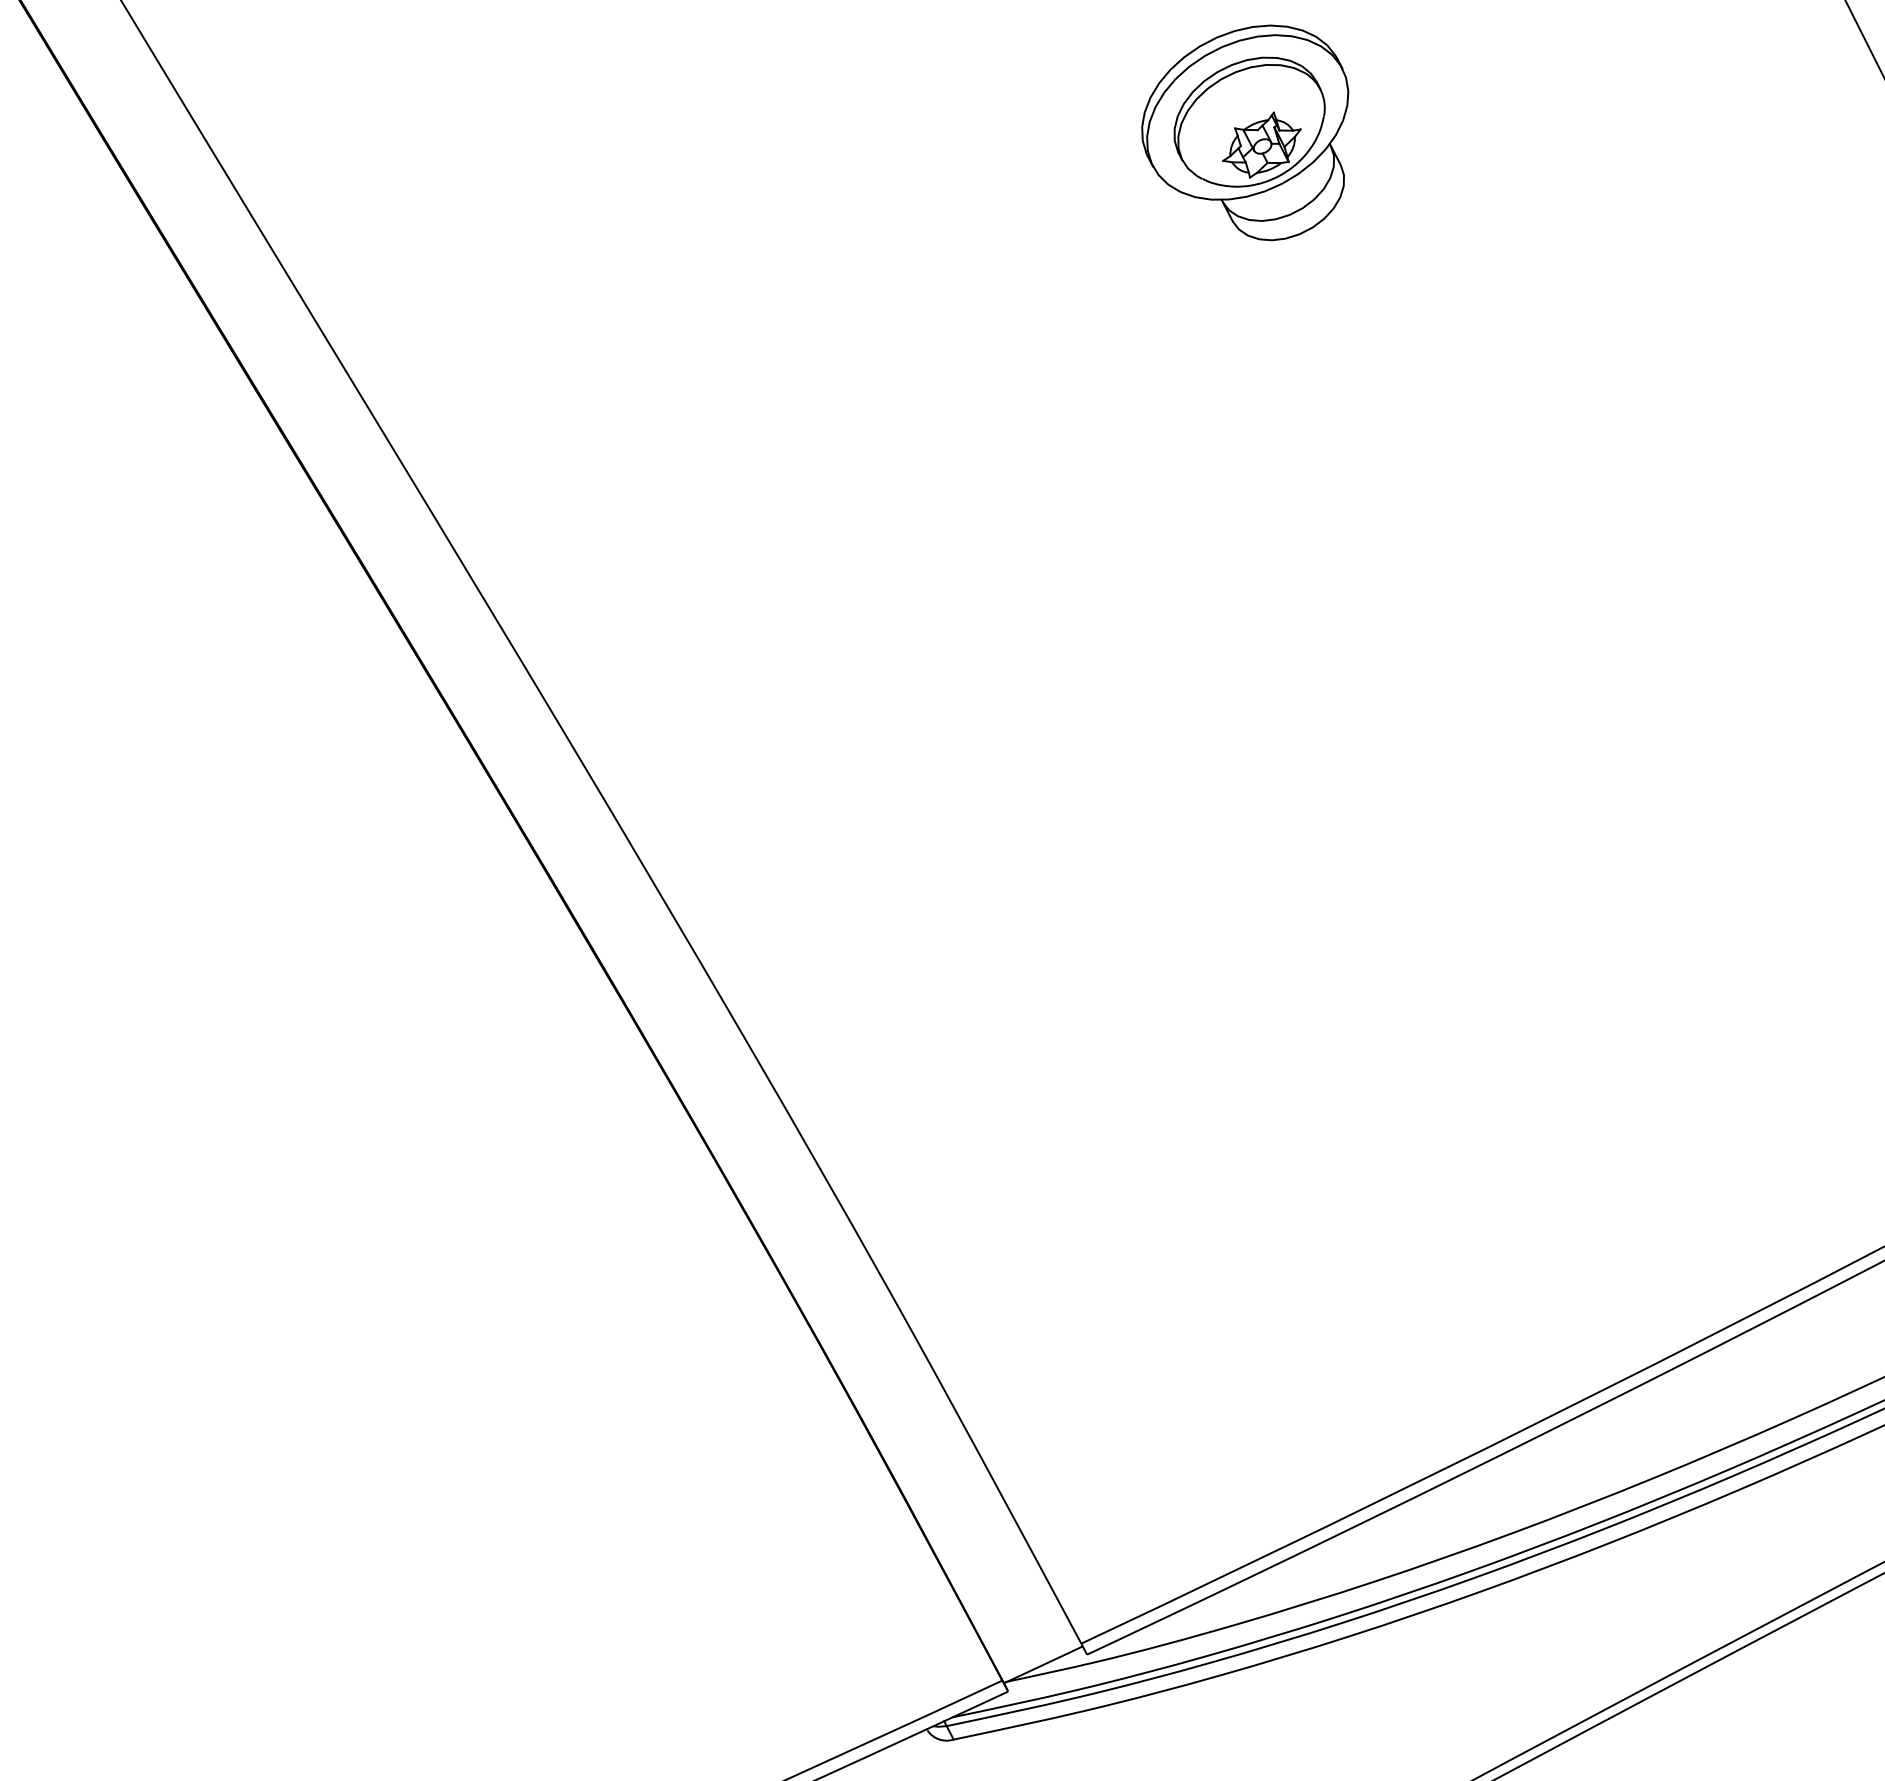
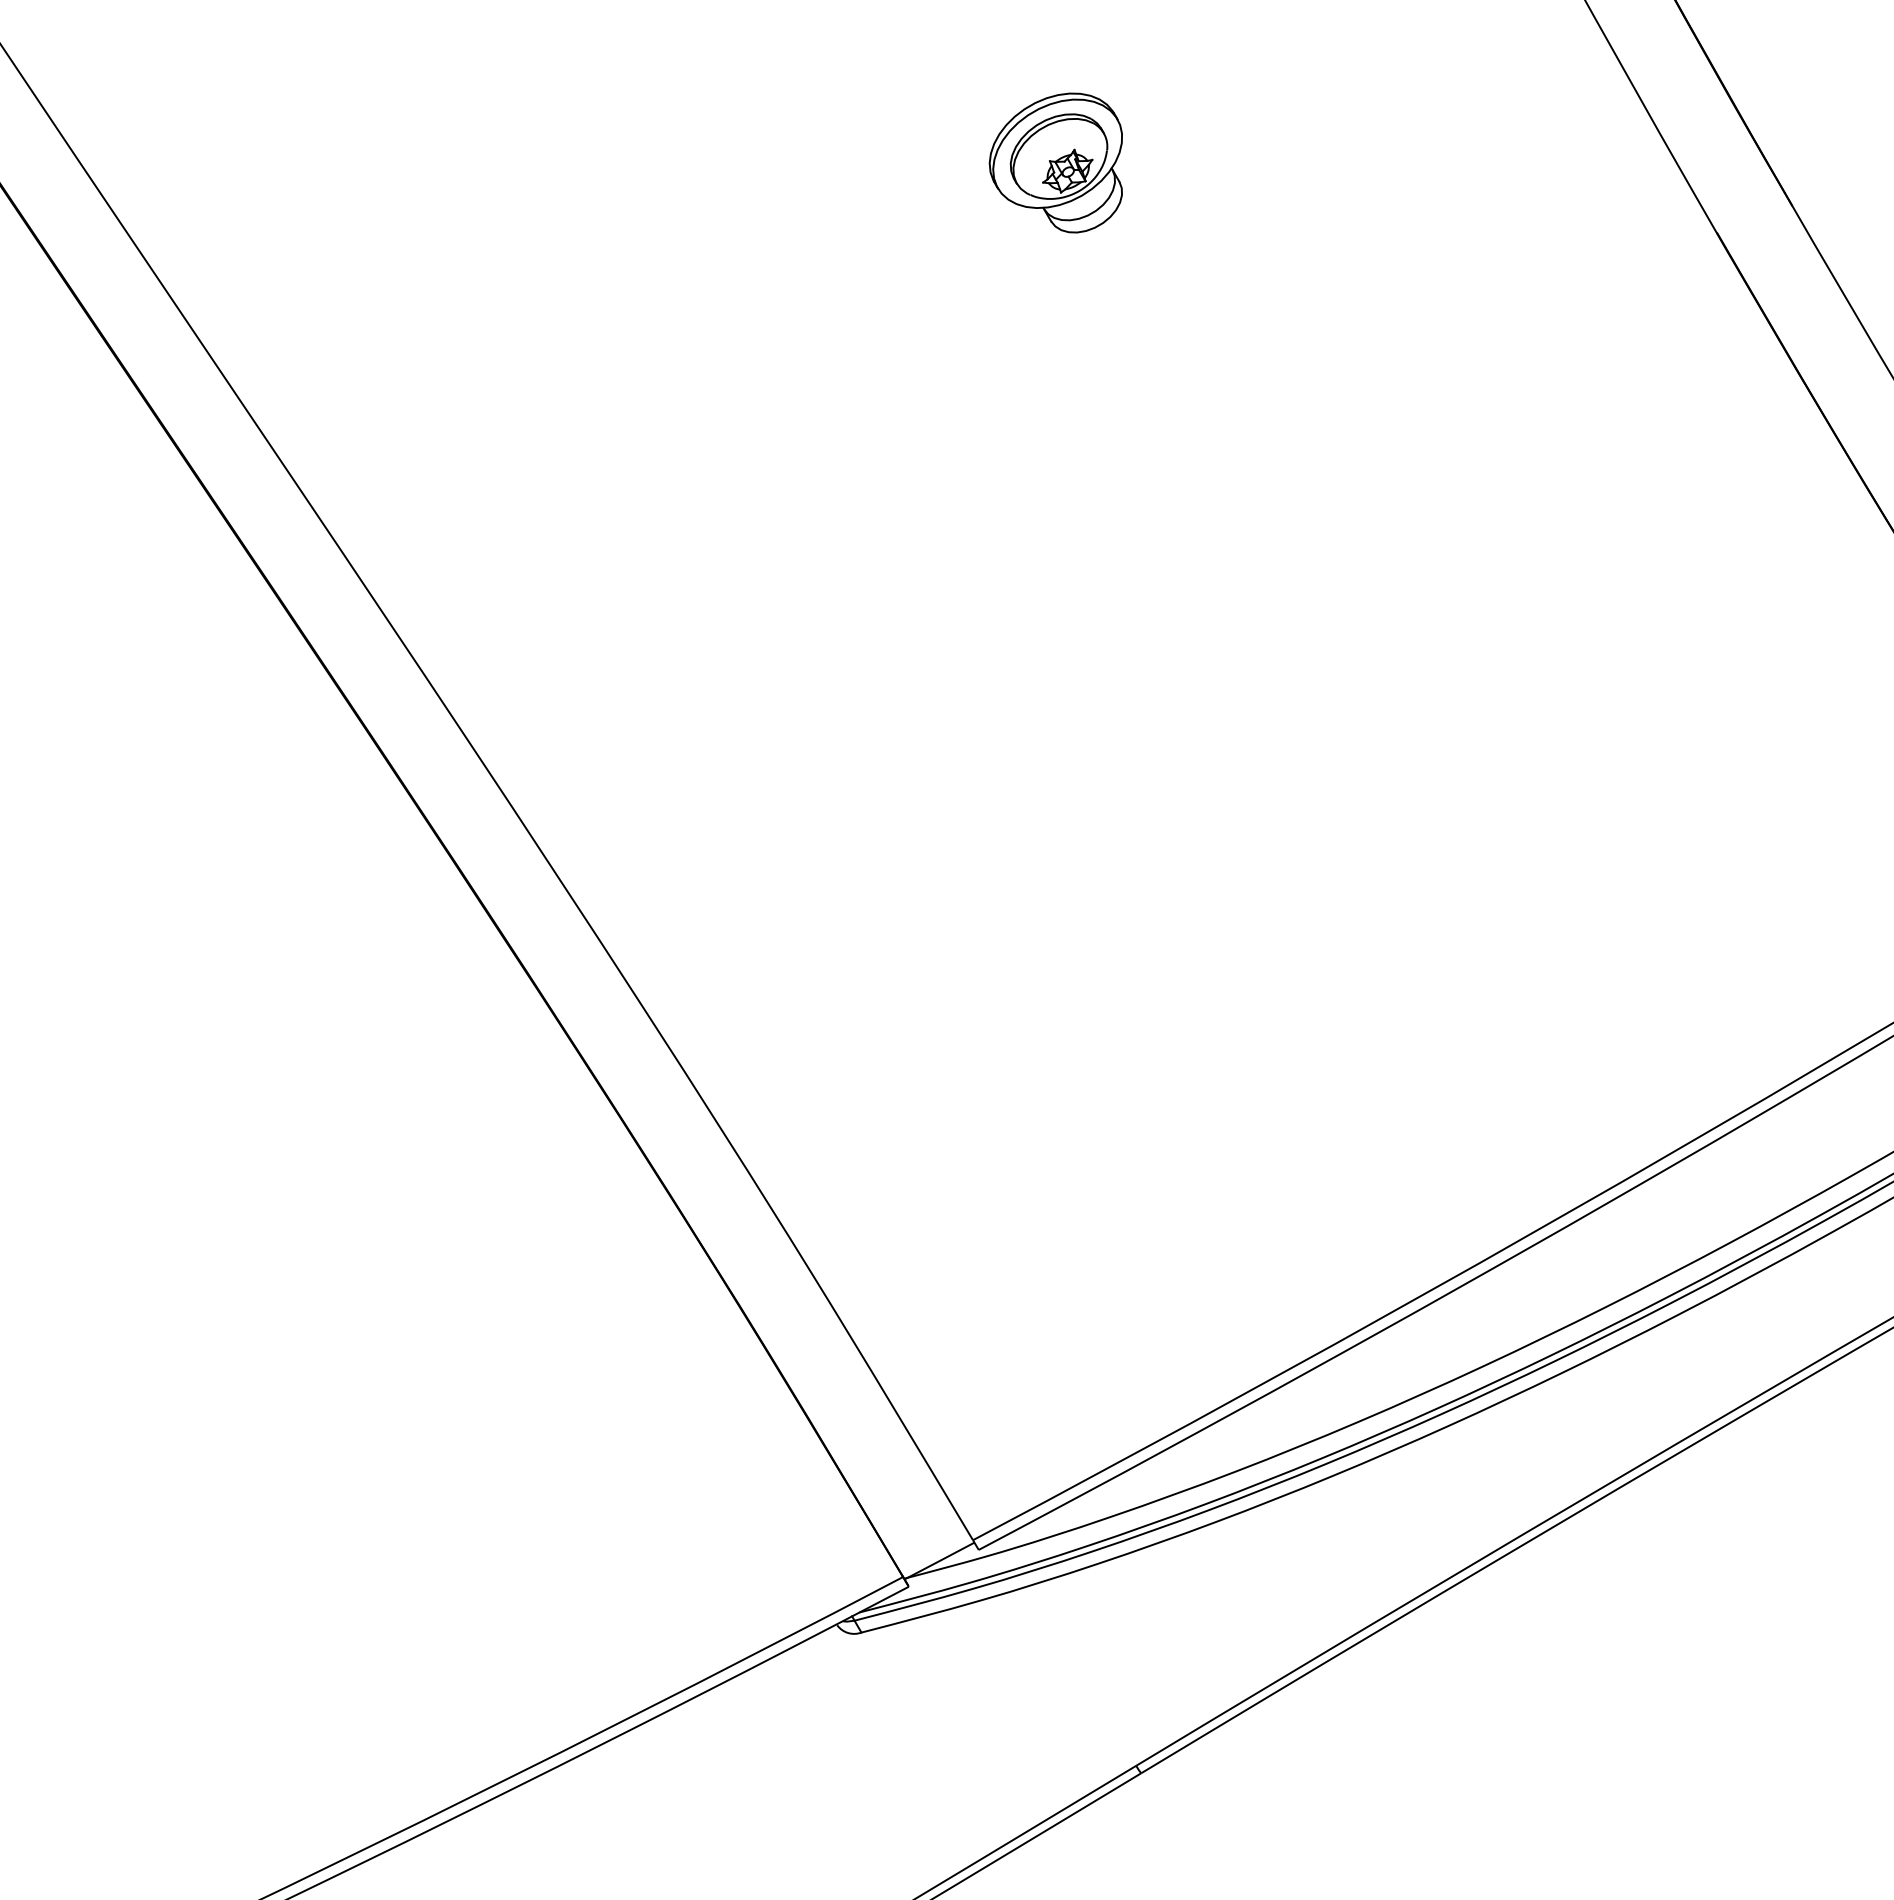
part: (1243, 130) -> (1055, 162), size x0.71

